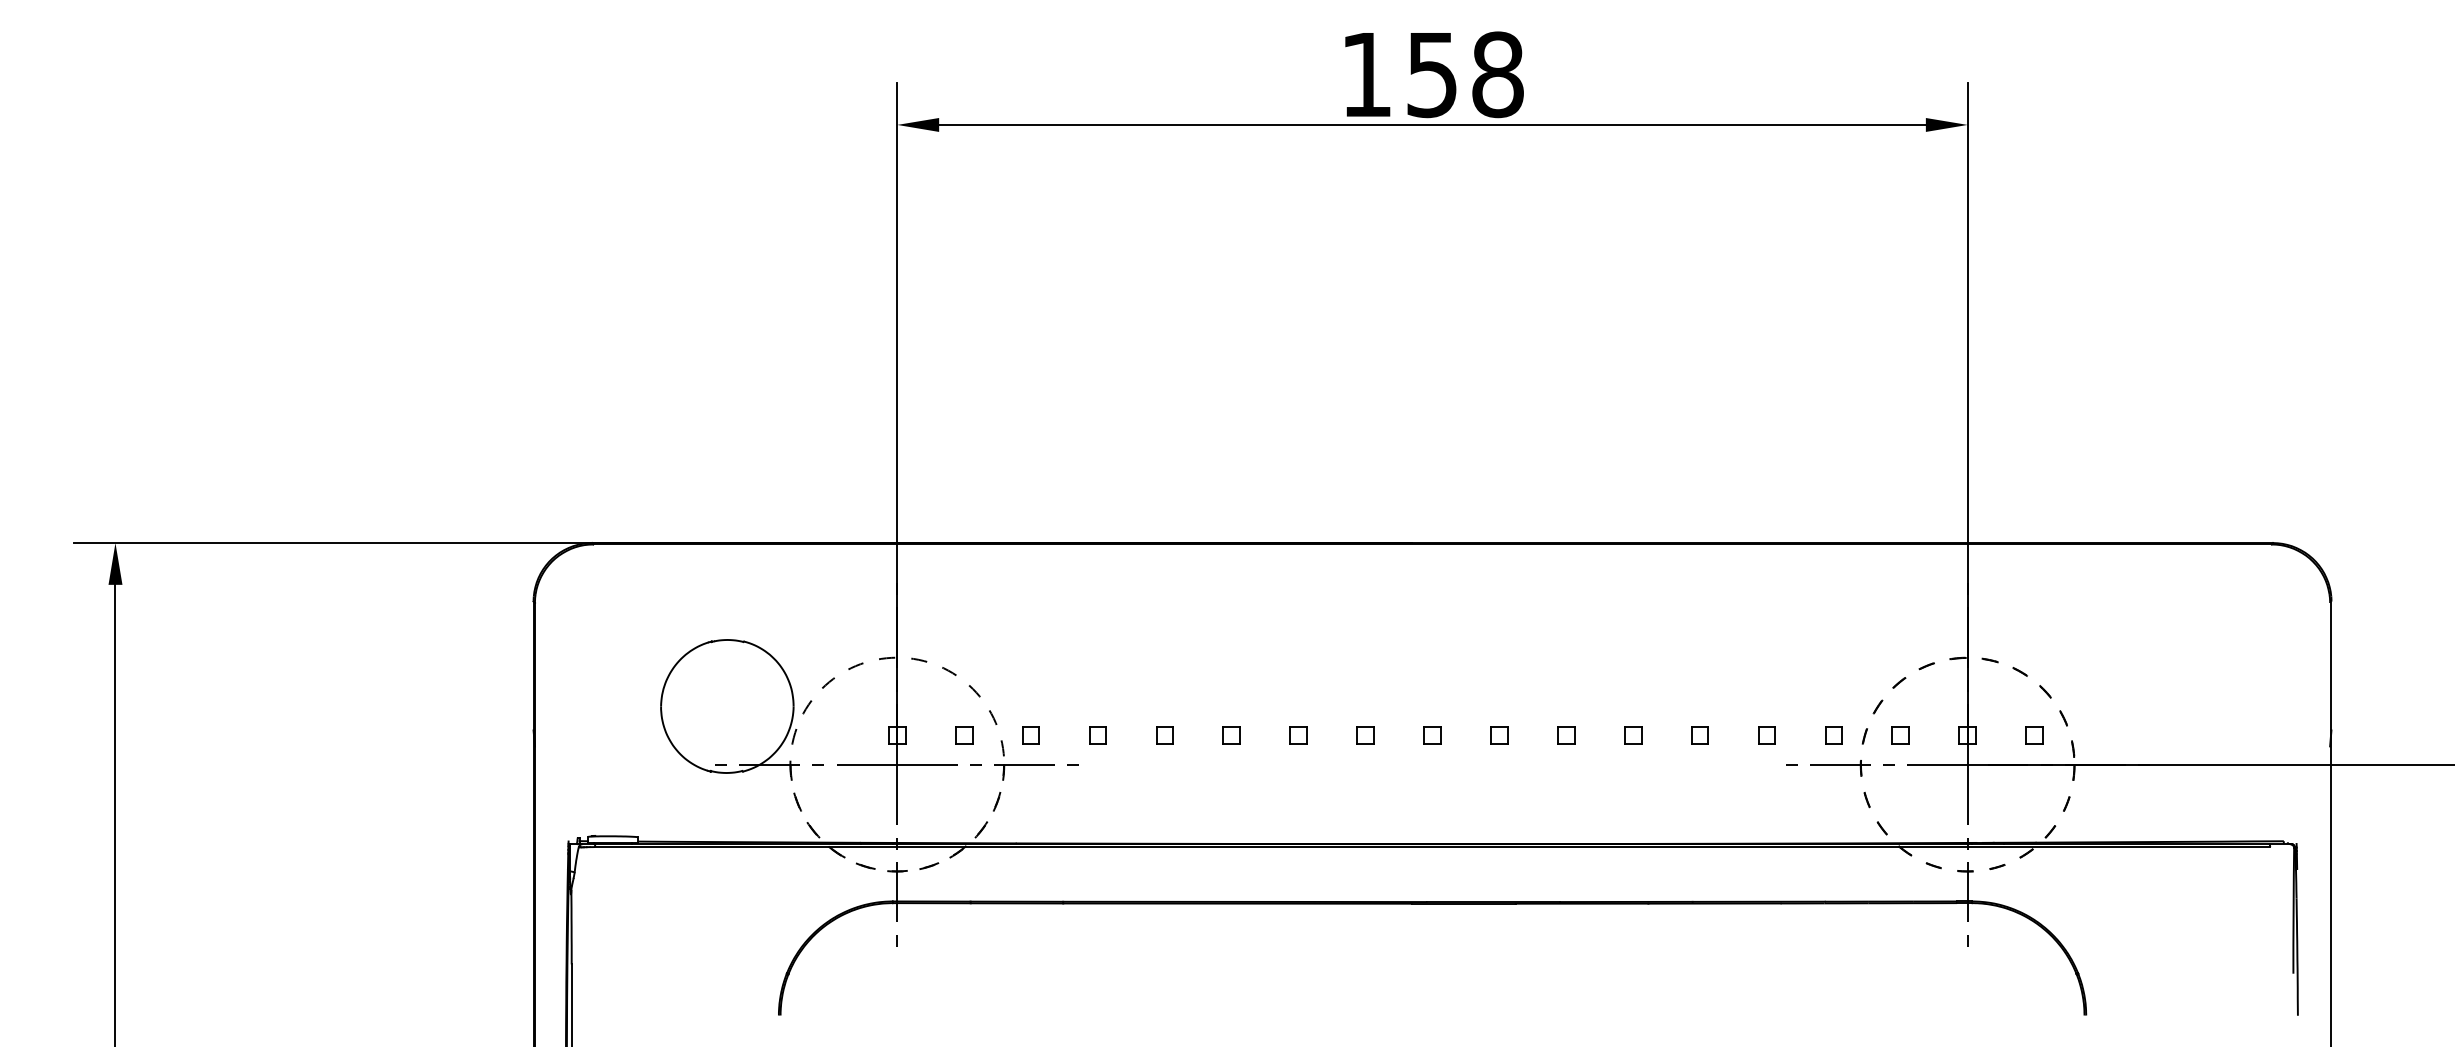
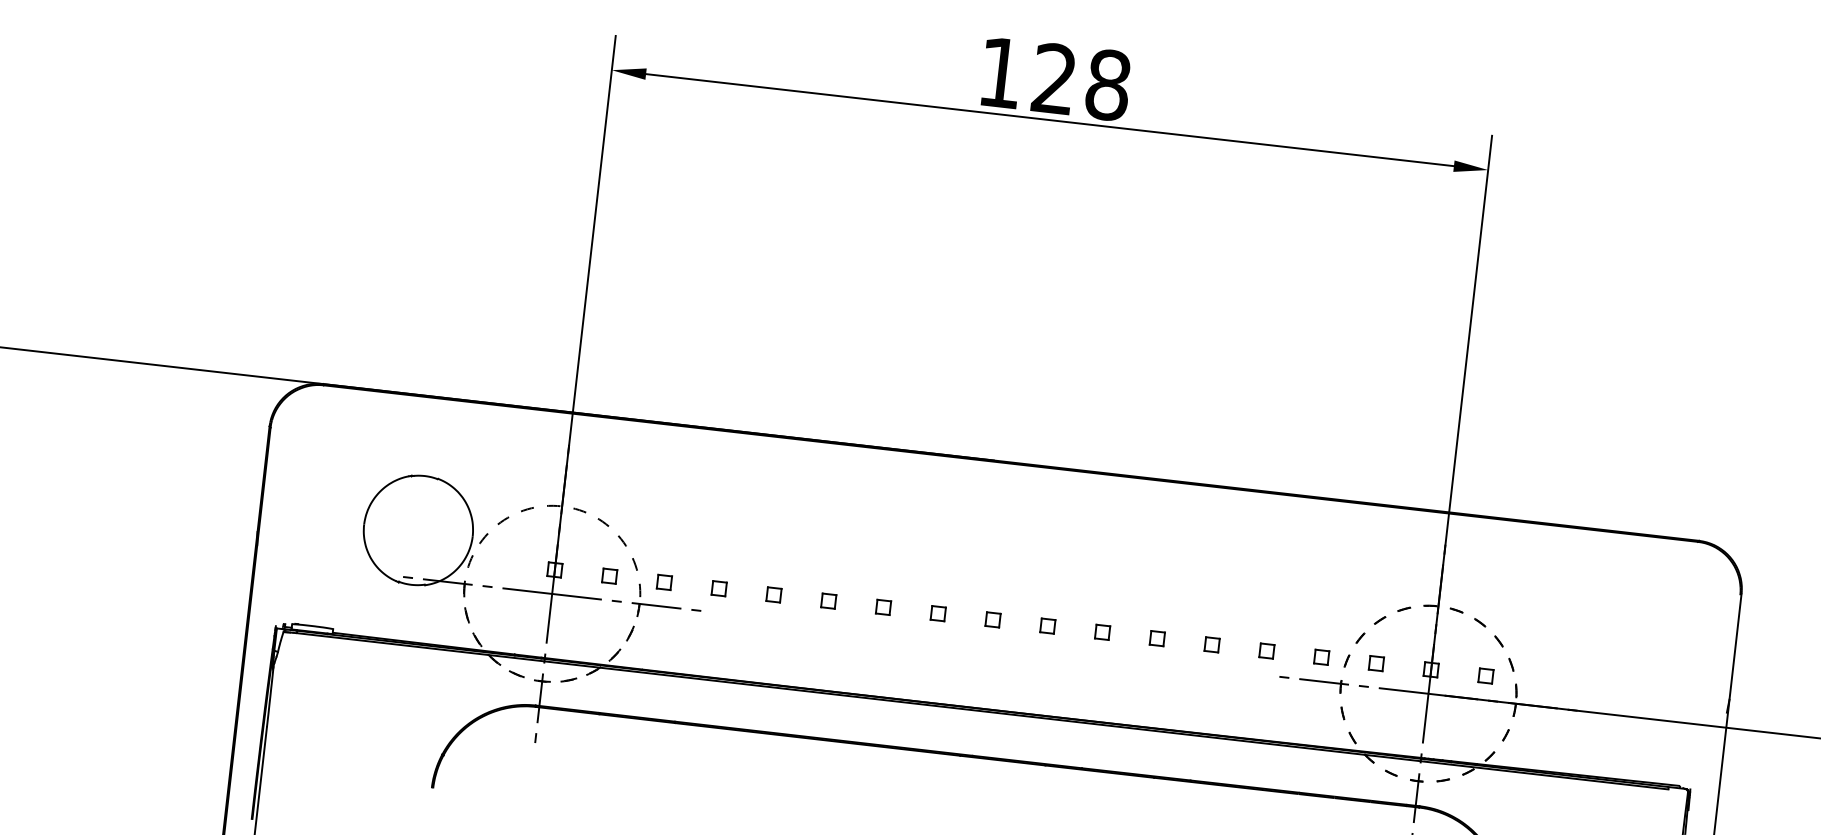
text: (1431, 74) -> (1053, 78), 158 -> 128

